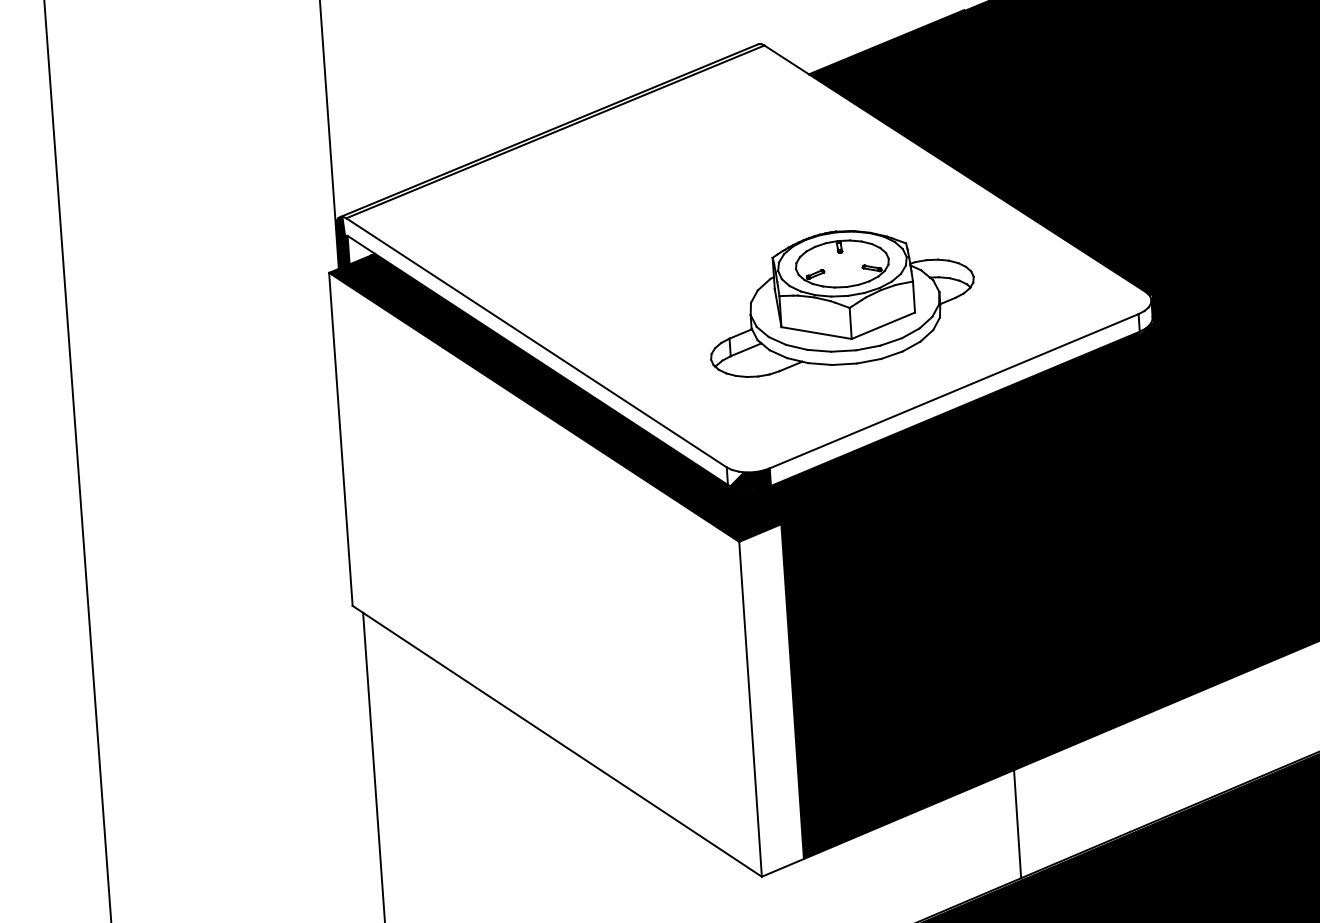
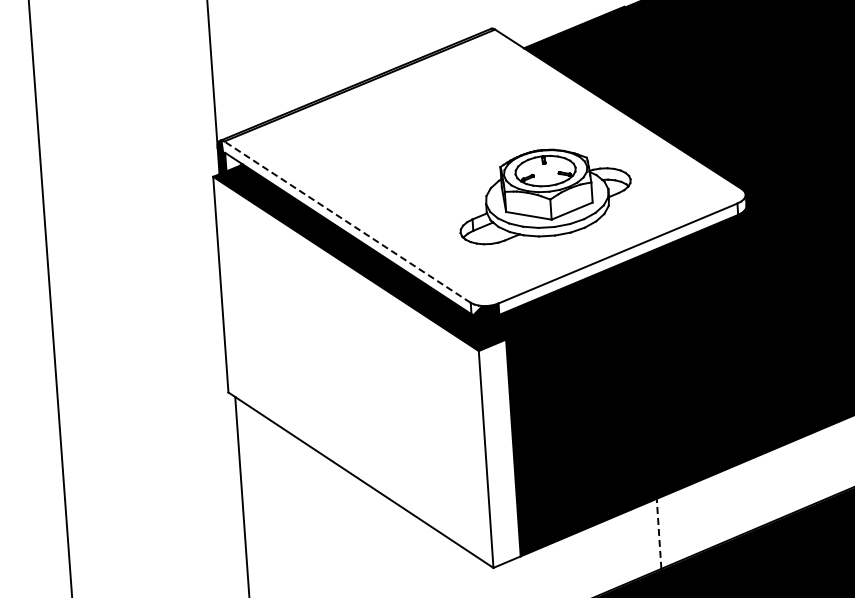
line: (536, 341) -> (347, 221), solid -> dashed
line: (1018, 823) -> (659, 533), solid -> dashed

